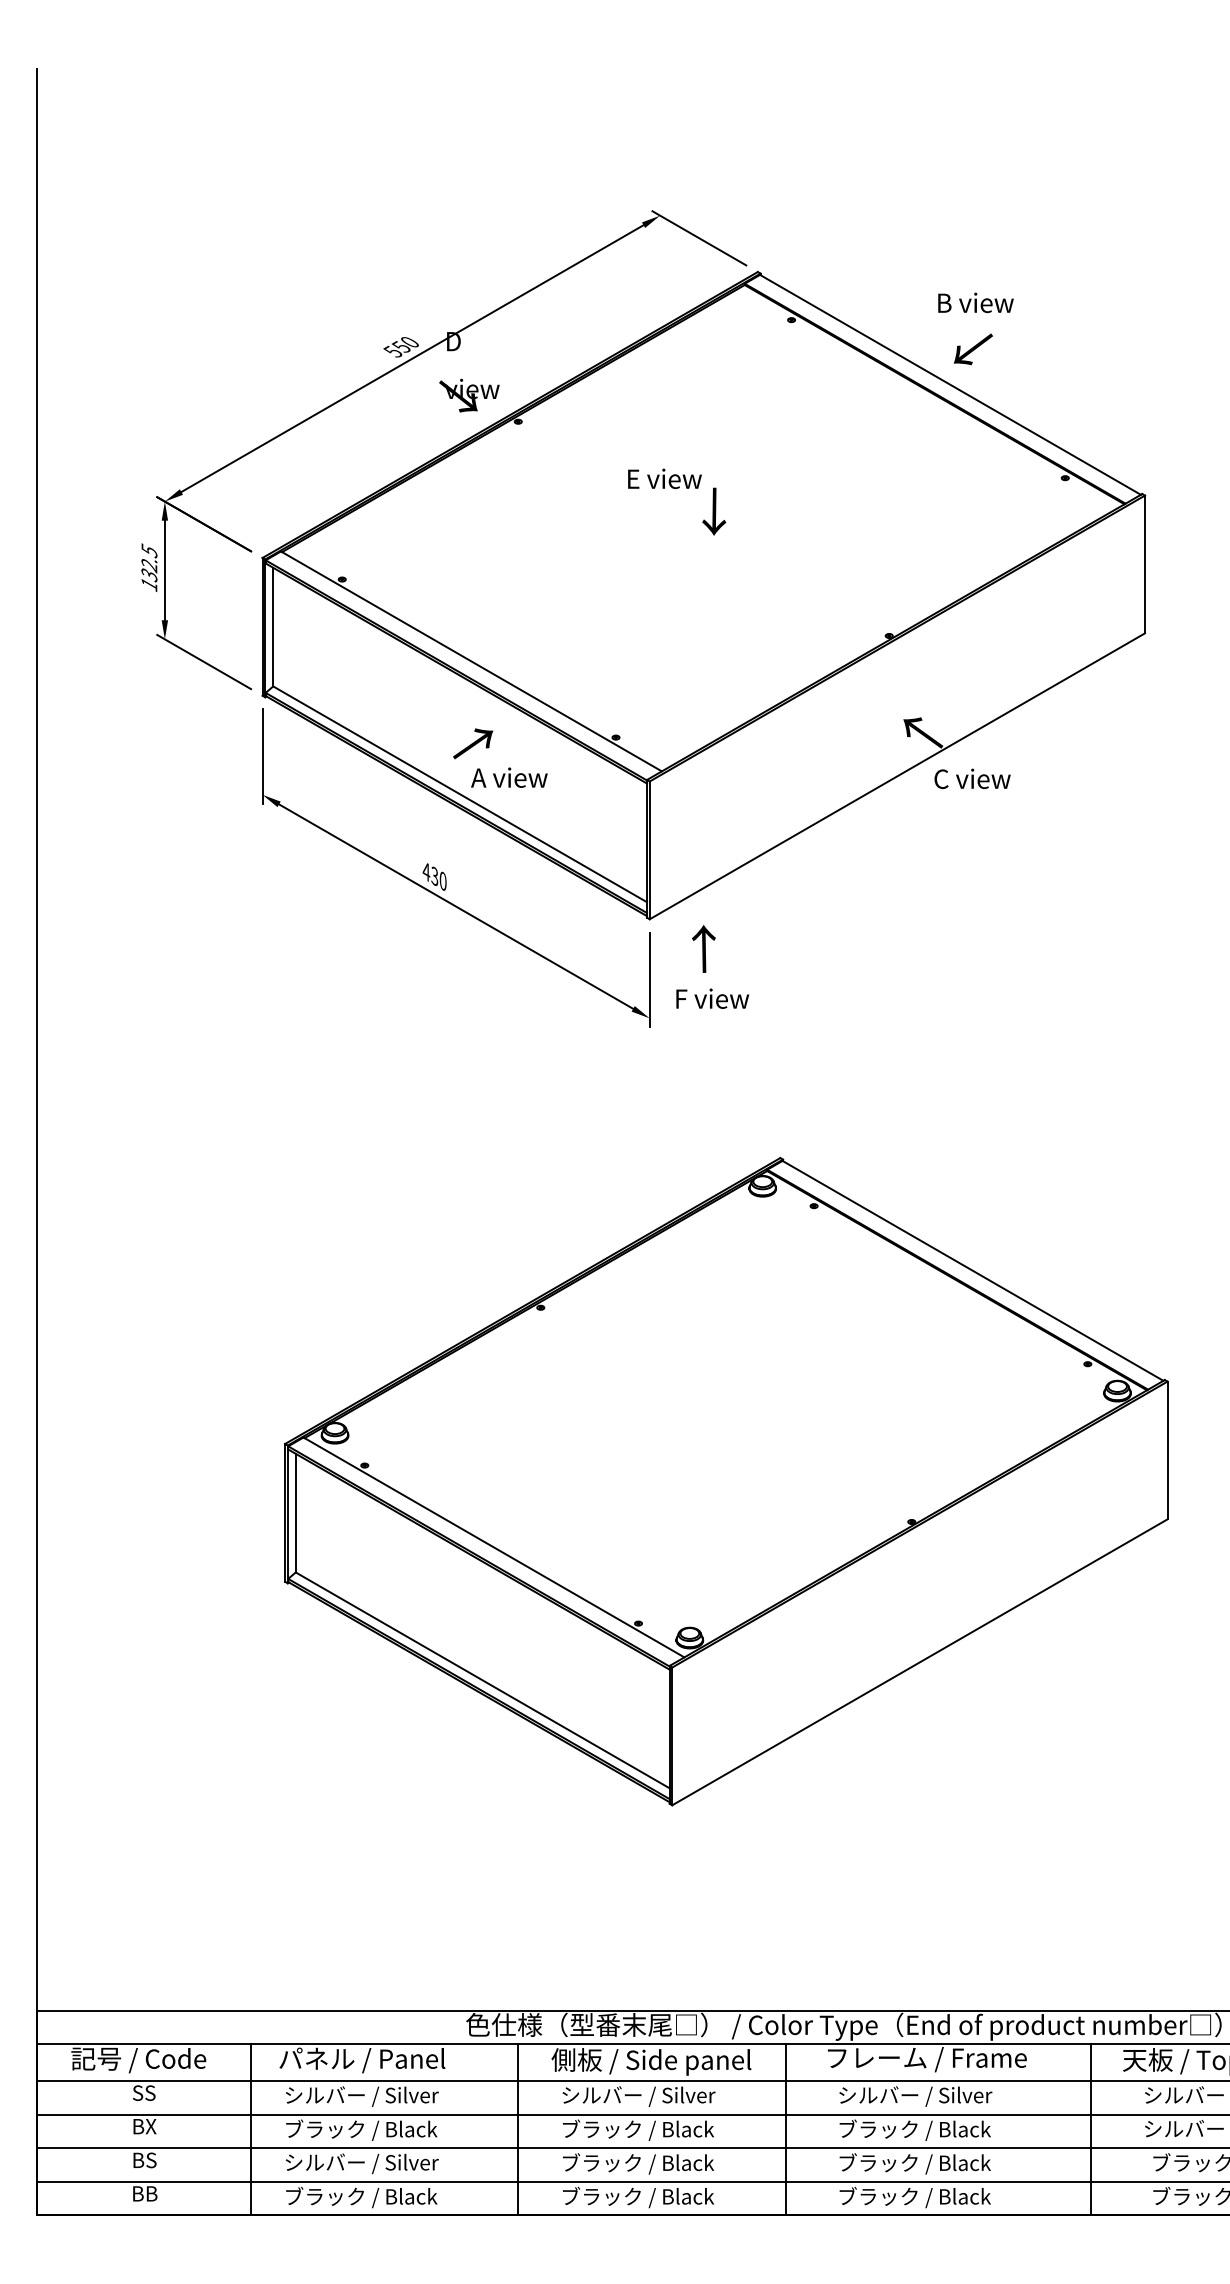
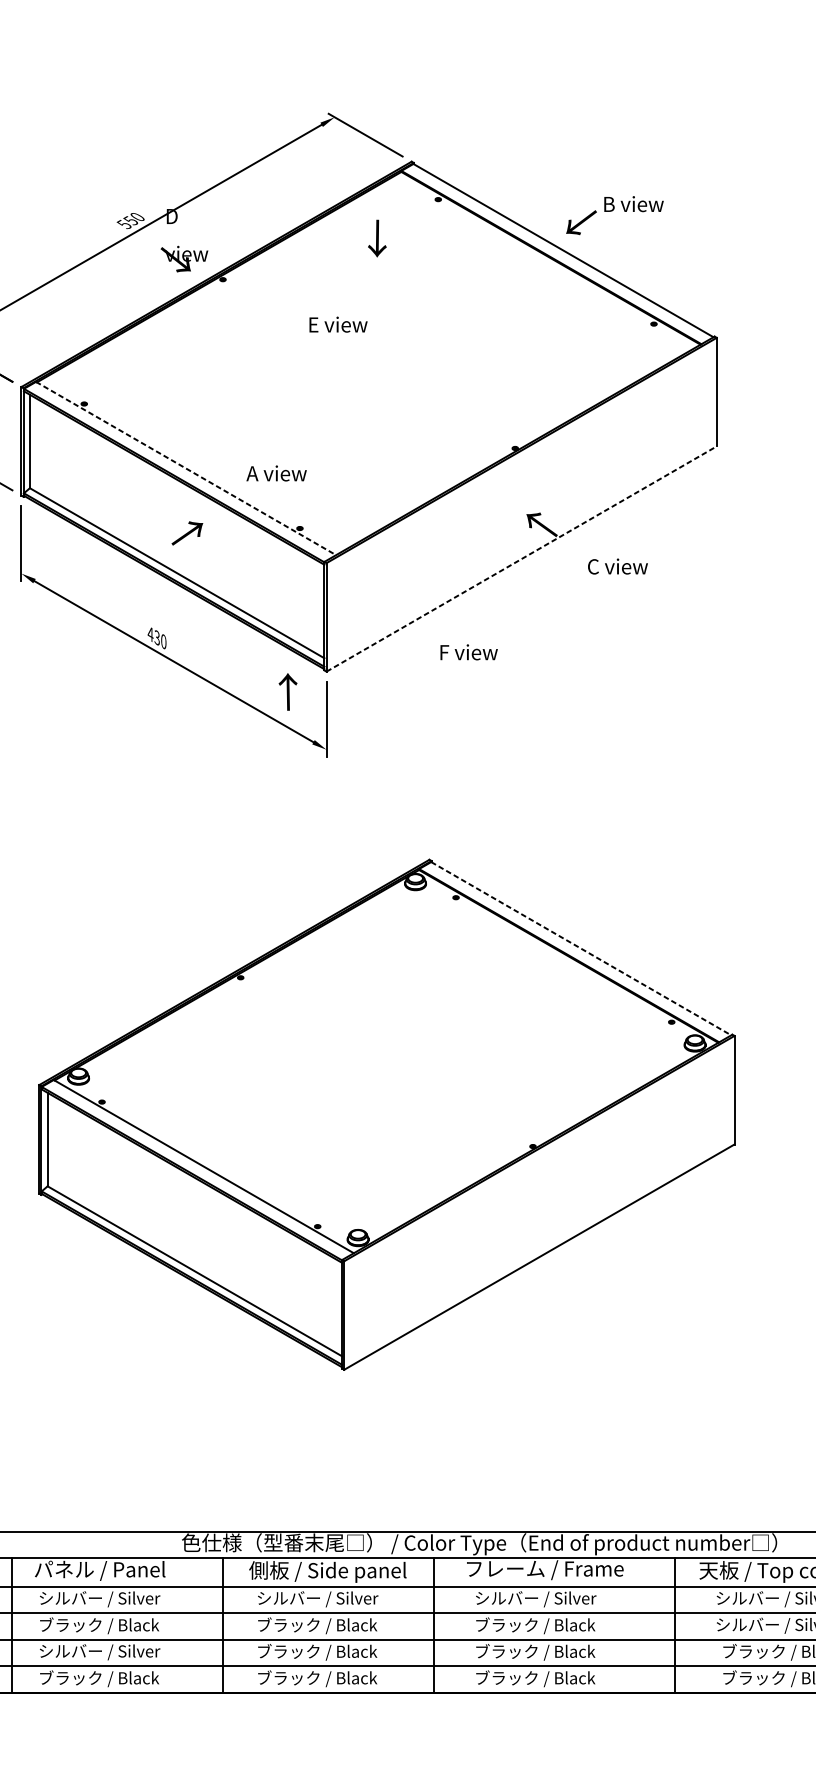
text: (975, 302) -> (633, 203), moved
text: (714, 511) -> (377, 238), moved
line: (471, 661) -> (186, 468), solid -> dashed
line: (897, 776) -> (521, 559), solid -> dashed
text: (509, 777) -> (276, 473), moved
text: (972, 778) -> (617, 566), moved
text: (703, 948) -> (287, 691), moved
text: (712, 998) -> (468, 652), moved
line: (973, 1270) -> (581, 948), solid -> dashed

